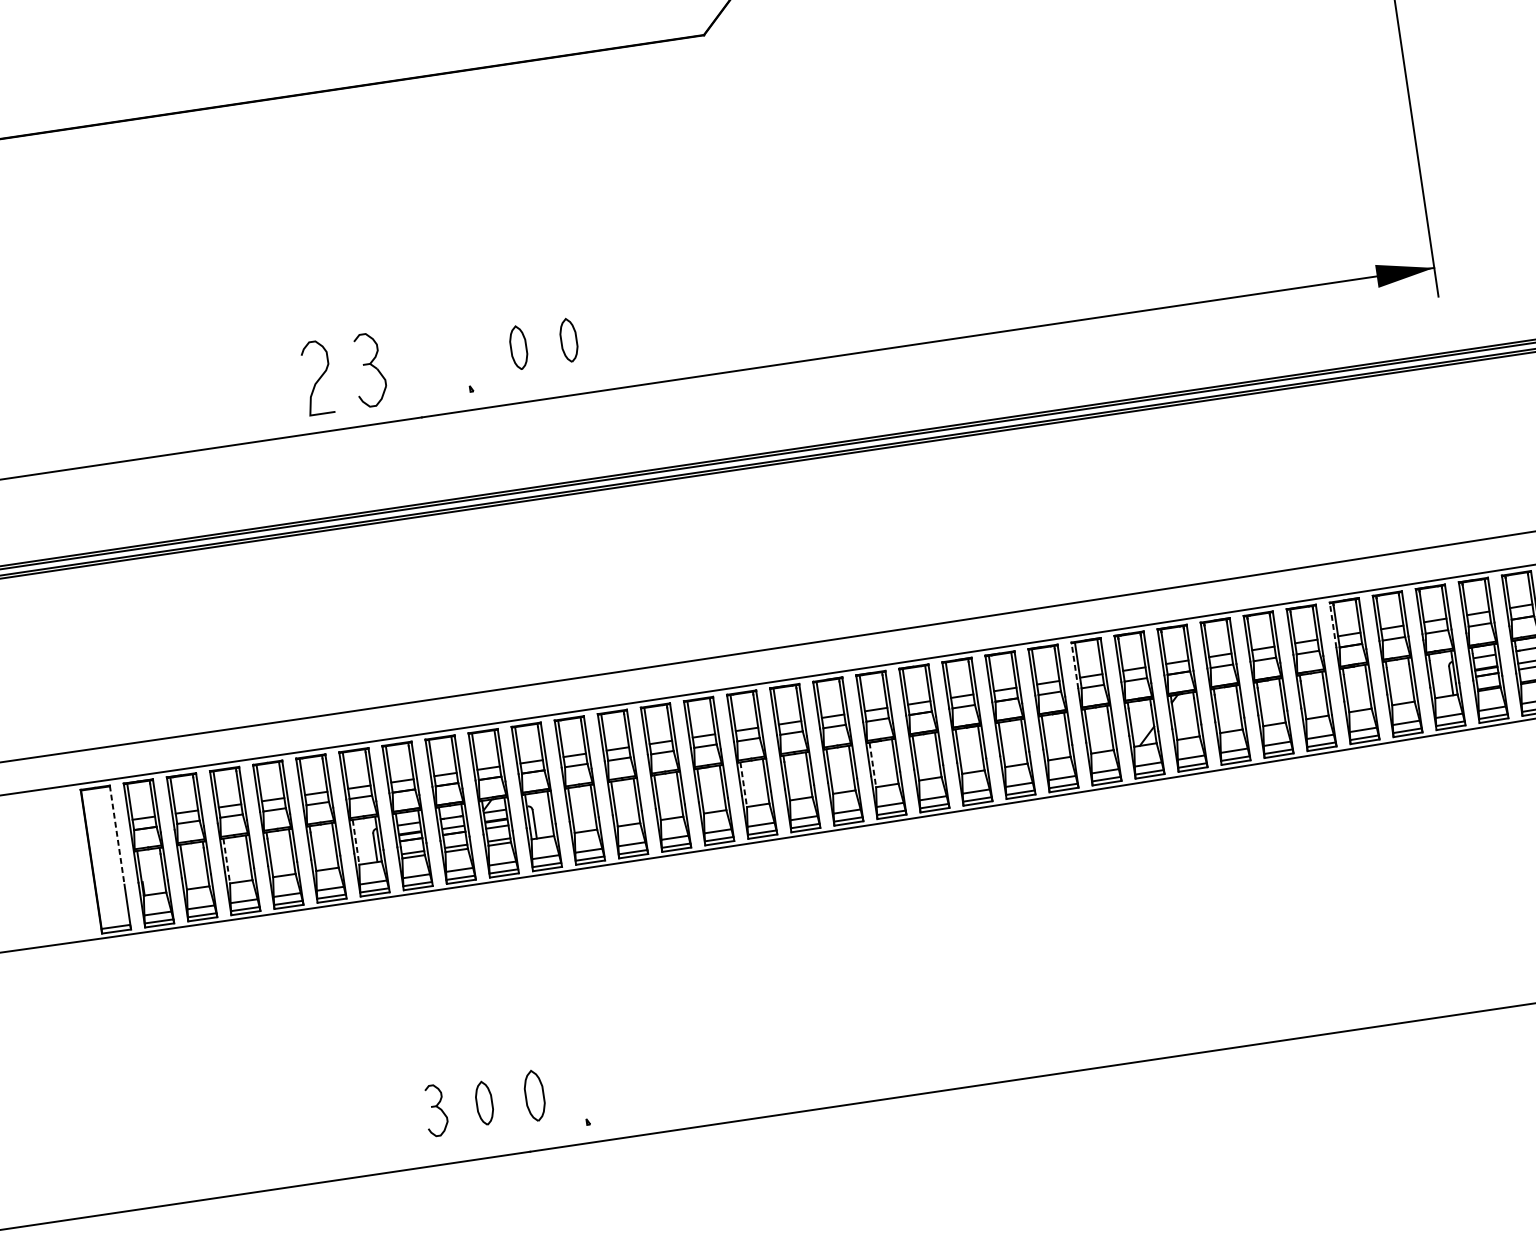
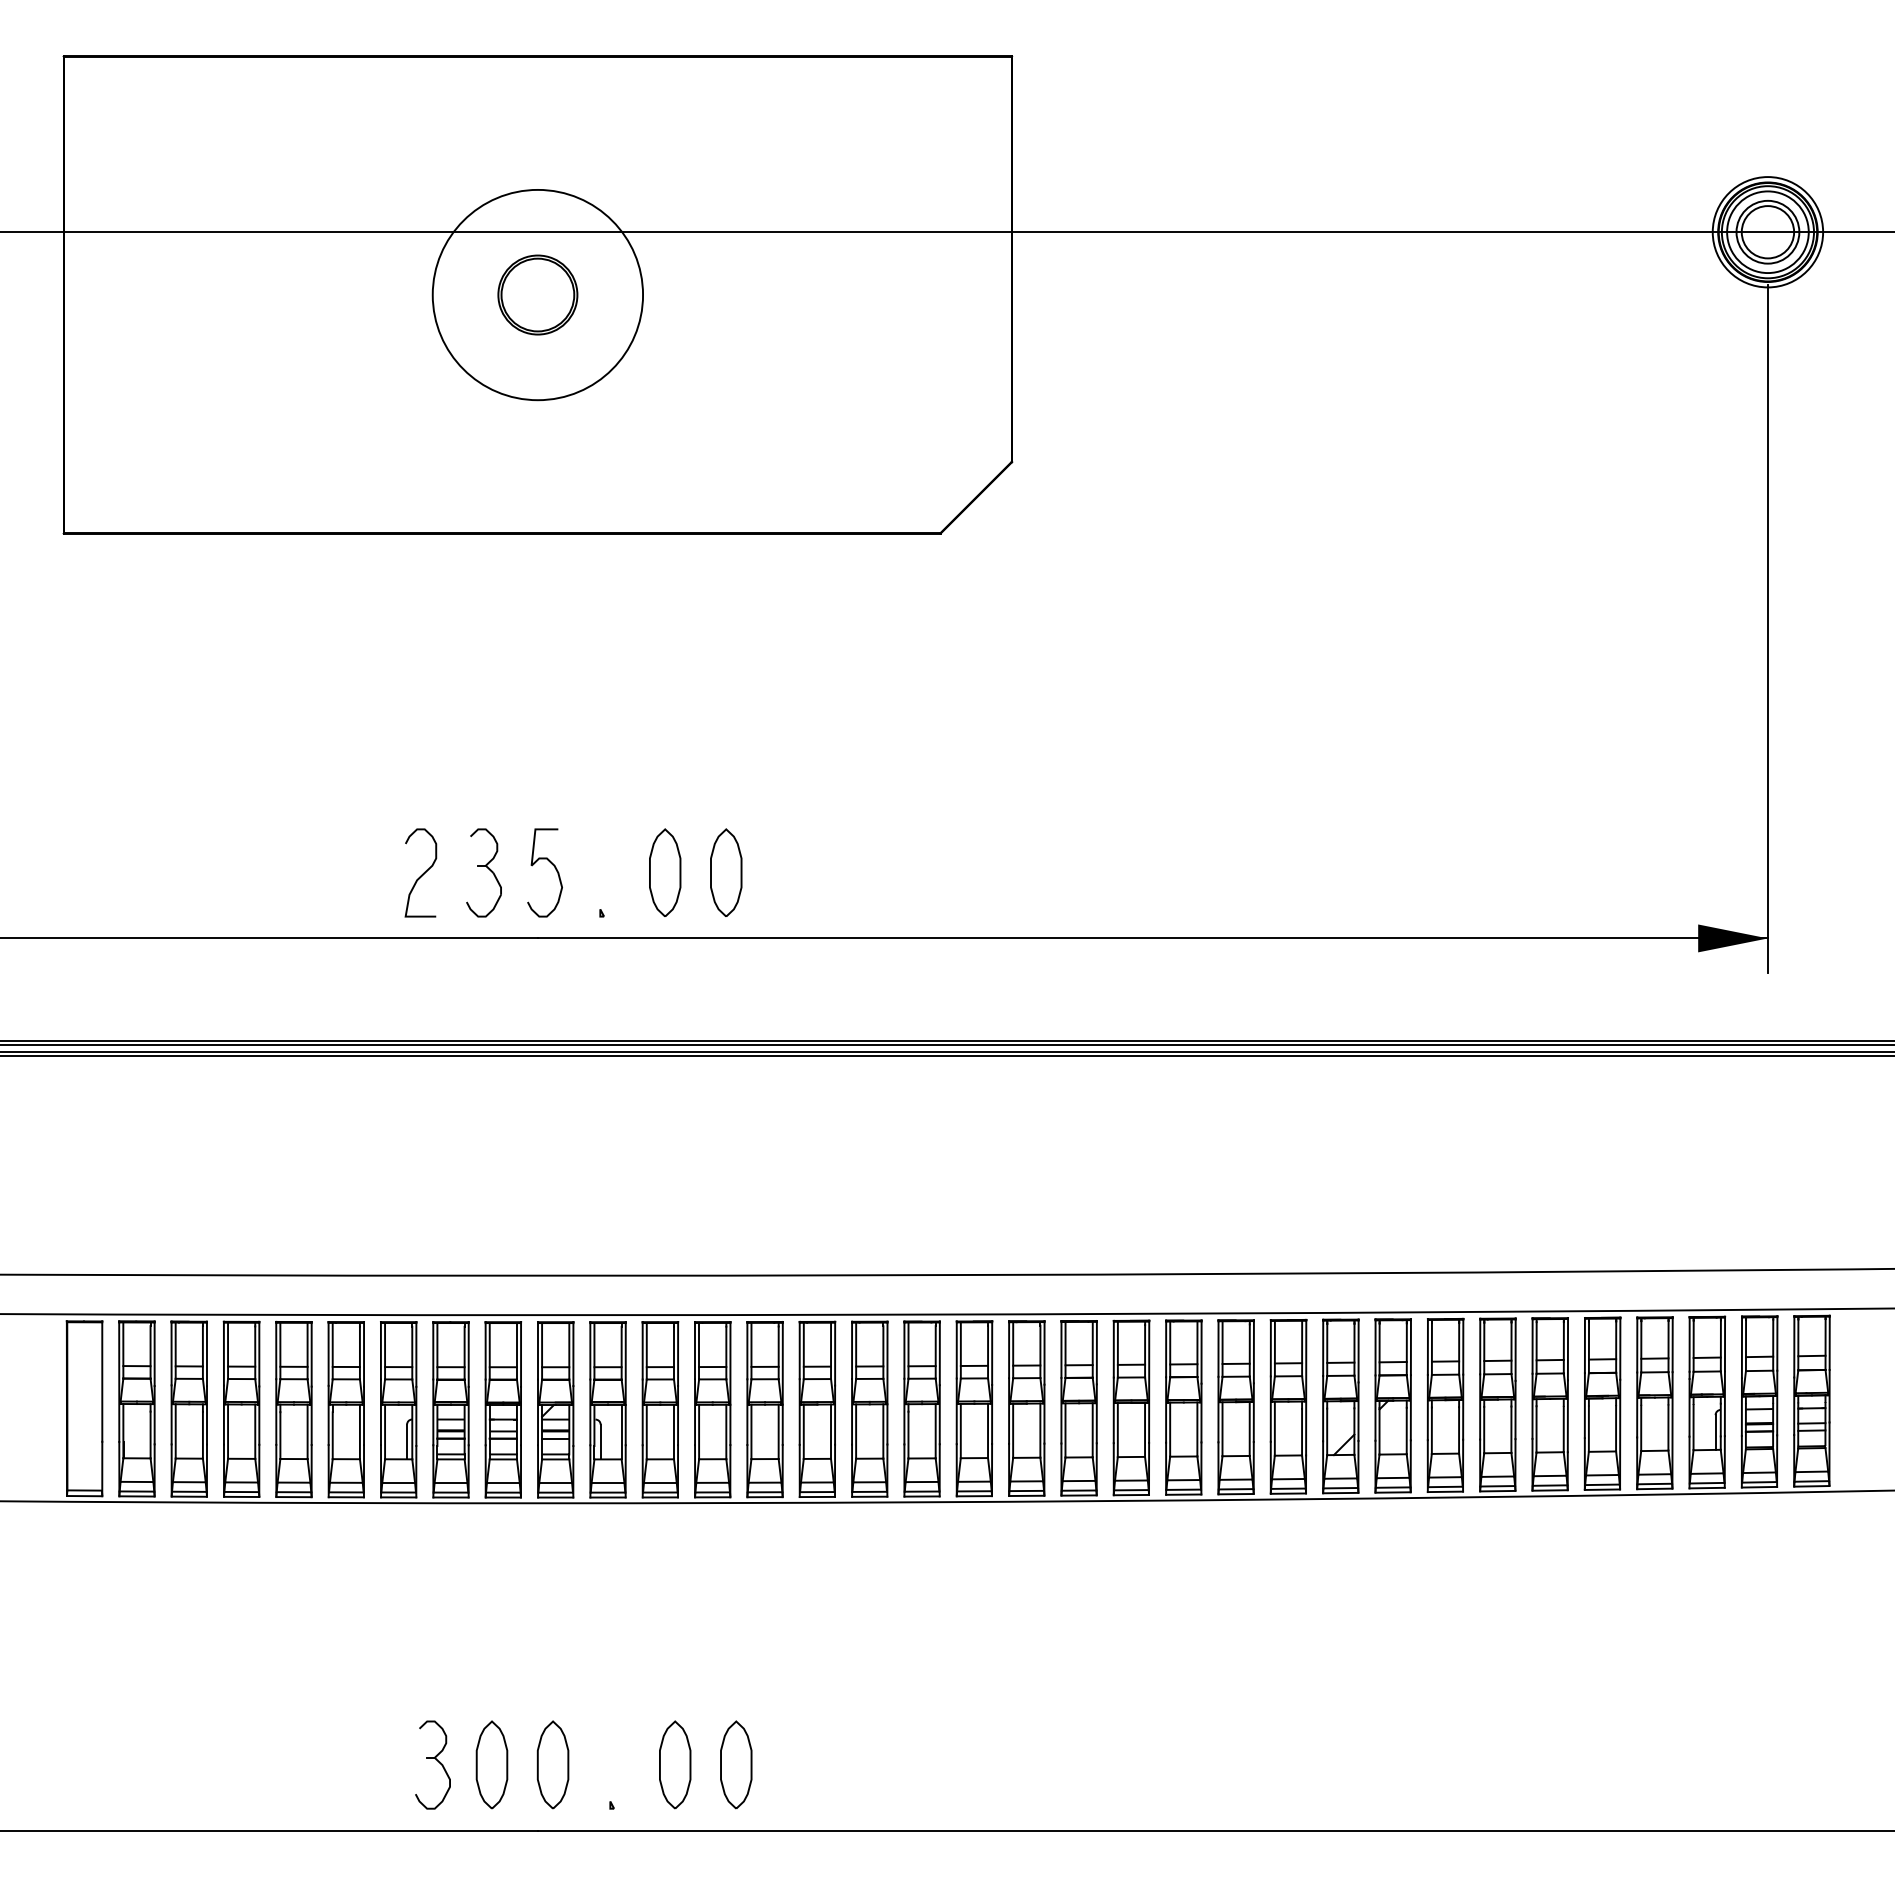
part: (569, 340) -> (726, 872), size x1.67
part: (518, 347) -> (665, 872), size x1.67
curve: (424, 354) -> (551, 864), added
line: (1332, 625) -> (1584, 1345), dashed -> solid
line: (1074, 665) -> (1270, 1347), dashed -> solid
line: (873, 765) -> (1013, 1431), dashed -> solid
line: (744, 785) -> (856, 1432), dashed -> solid
line: (117, 835) -> (102, 1382), dashed -> solid
line: (356, 842) -> (385, 1432), dashed -> solid
line: (227, 861) -> (228, 1432), dashed -> solid
part: (685, 1073) -> (736, 1764), added
part: (635, 1080) -> (675, 1764), added
part: (534, 1095) -> (552, 1764), size x1.43
part: (484, 1102) -> (491, 1764), size x1.67
part: (435, 1110) -> (432, 1764), size x1.43

